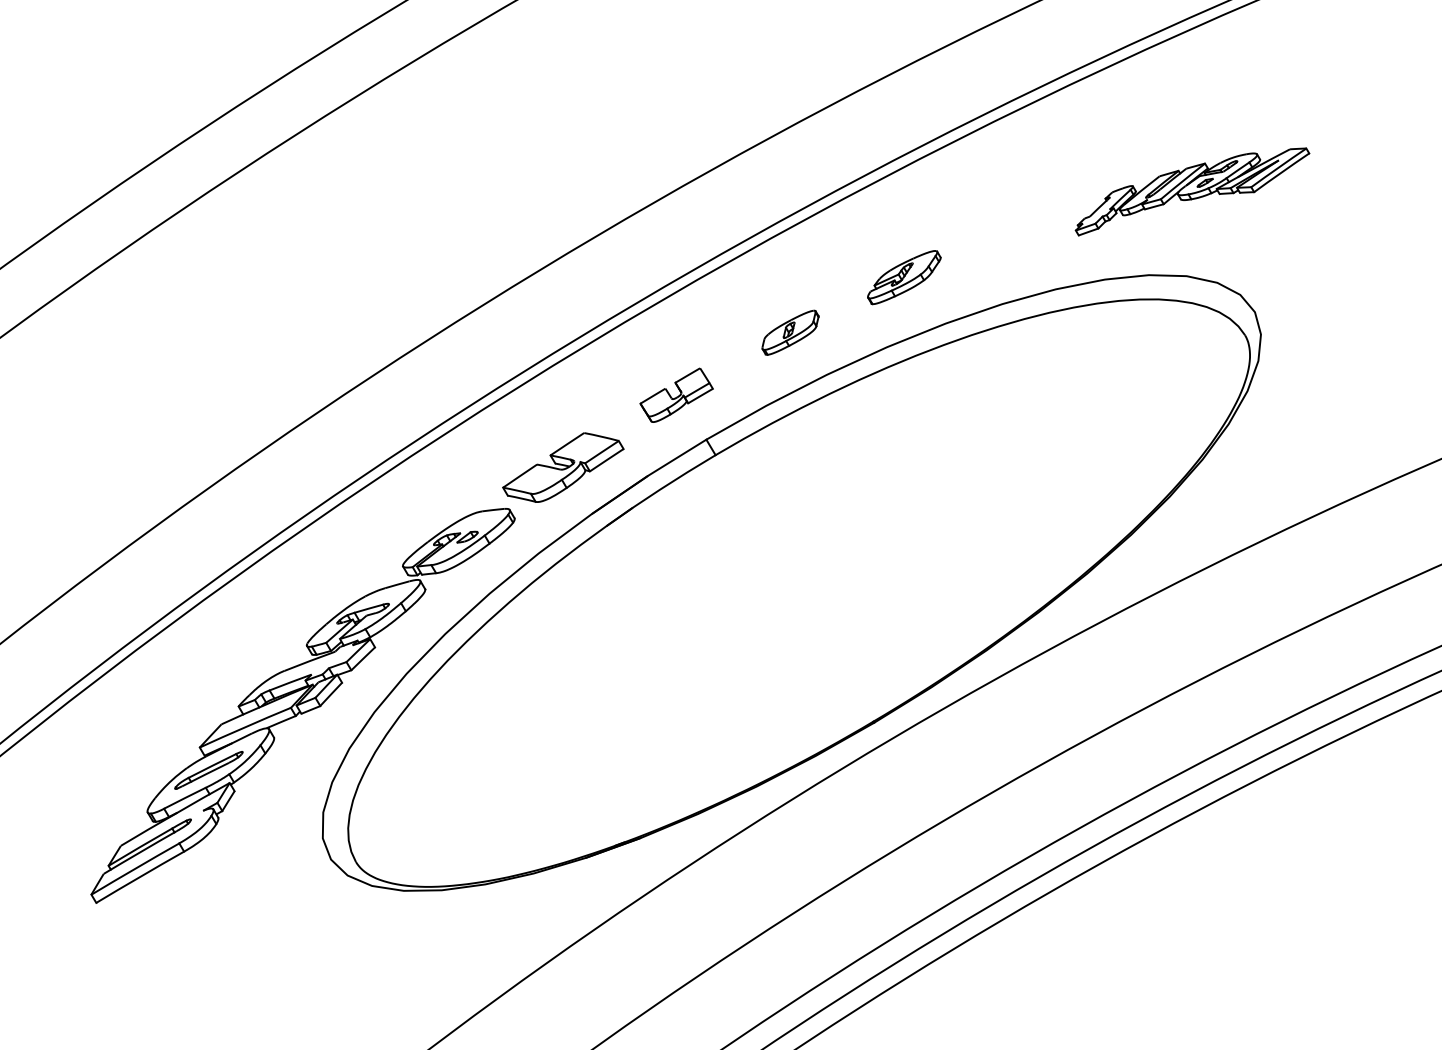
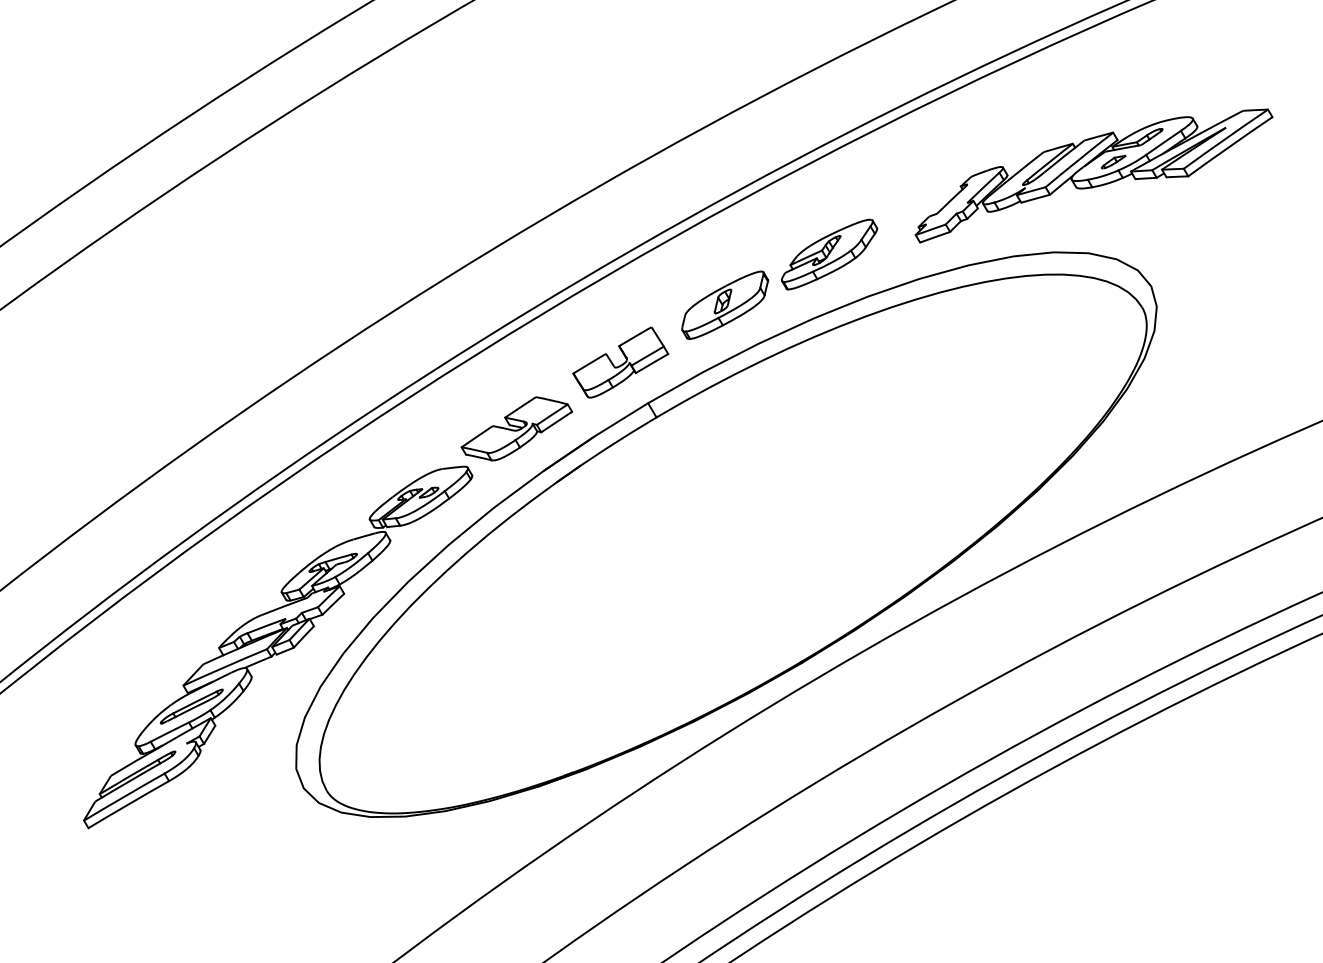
part: (1191, 191) -> (1093, 175), size x1.67
part: (904, 277) -> (829, 254), size x1.43
part: (790, 332) -> (725, 304), size x1.67
part: (676, 395) -> (620, 362), size x1.43

